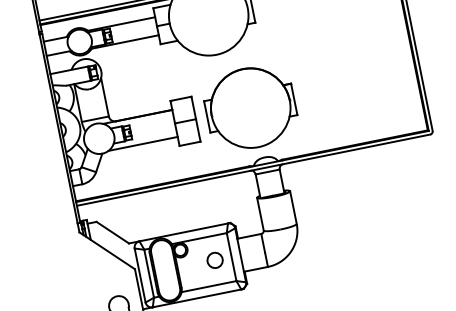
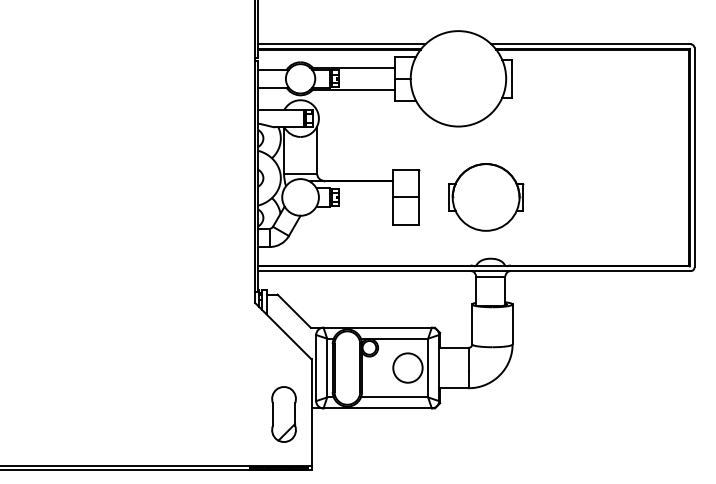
part: (251, 108) -> (486, 197), size x0.7
line: (142, 143) -> (350, 213), removed
circle: (214, 260) -> (407, 367), size x1.6

